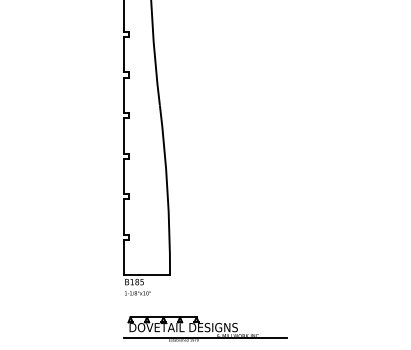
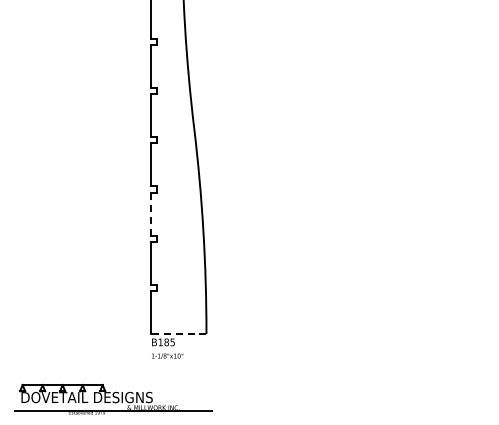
line: (124, 176) -> (151, 214), solid -> dashed
line: (146, 274) -> (178, 333), solid -> dashed
part: (205, 328) -> (113, 398), moved

